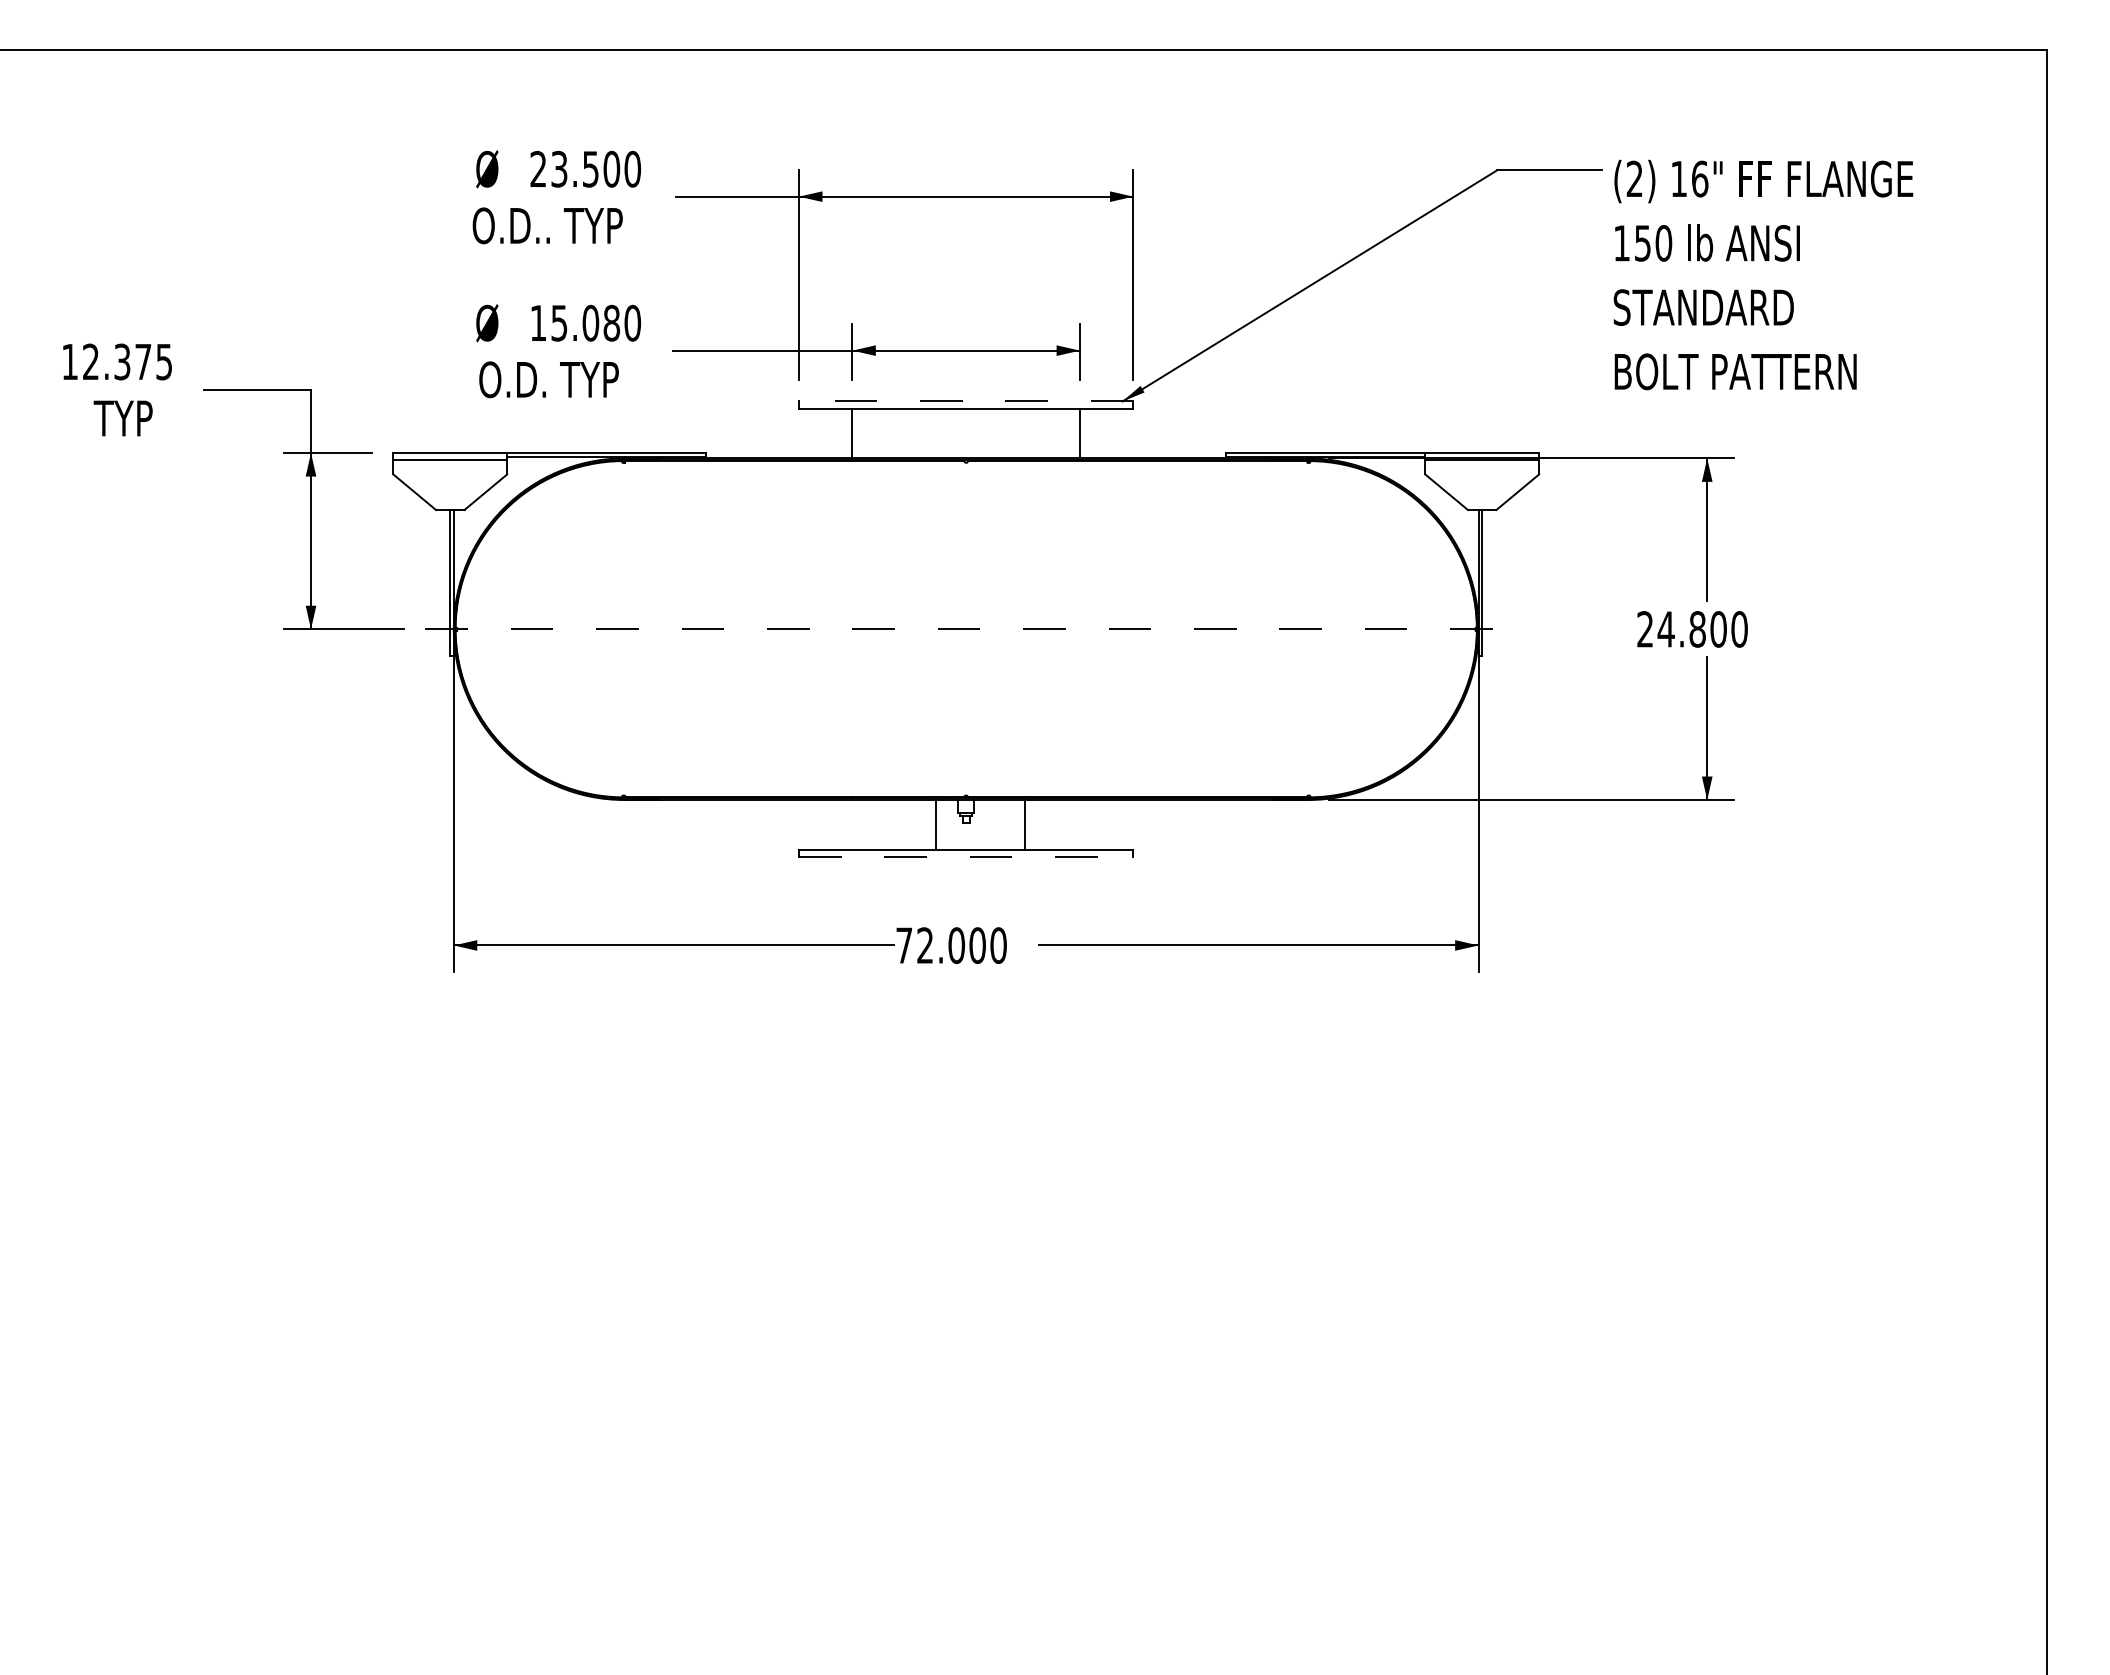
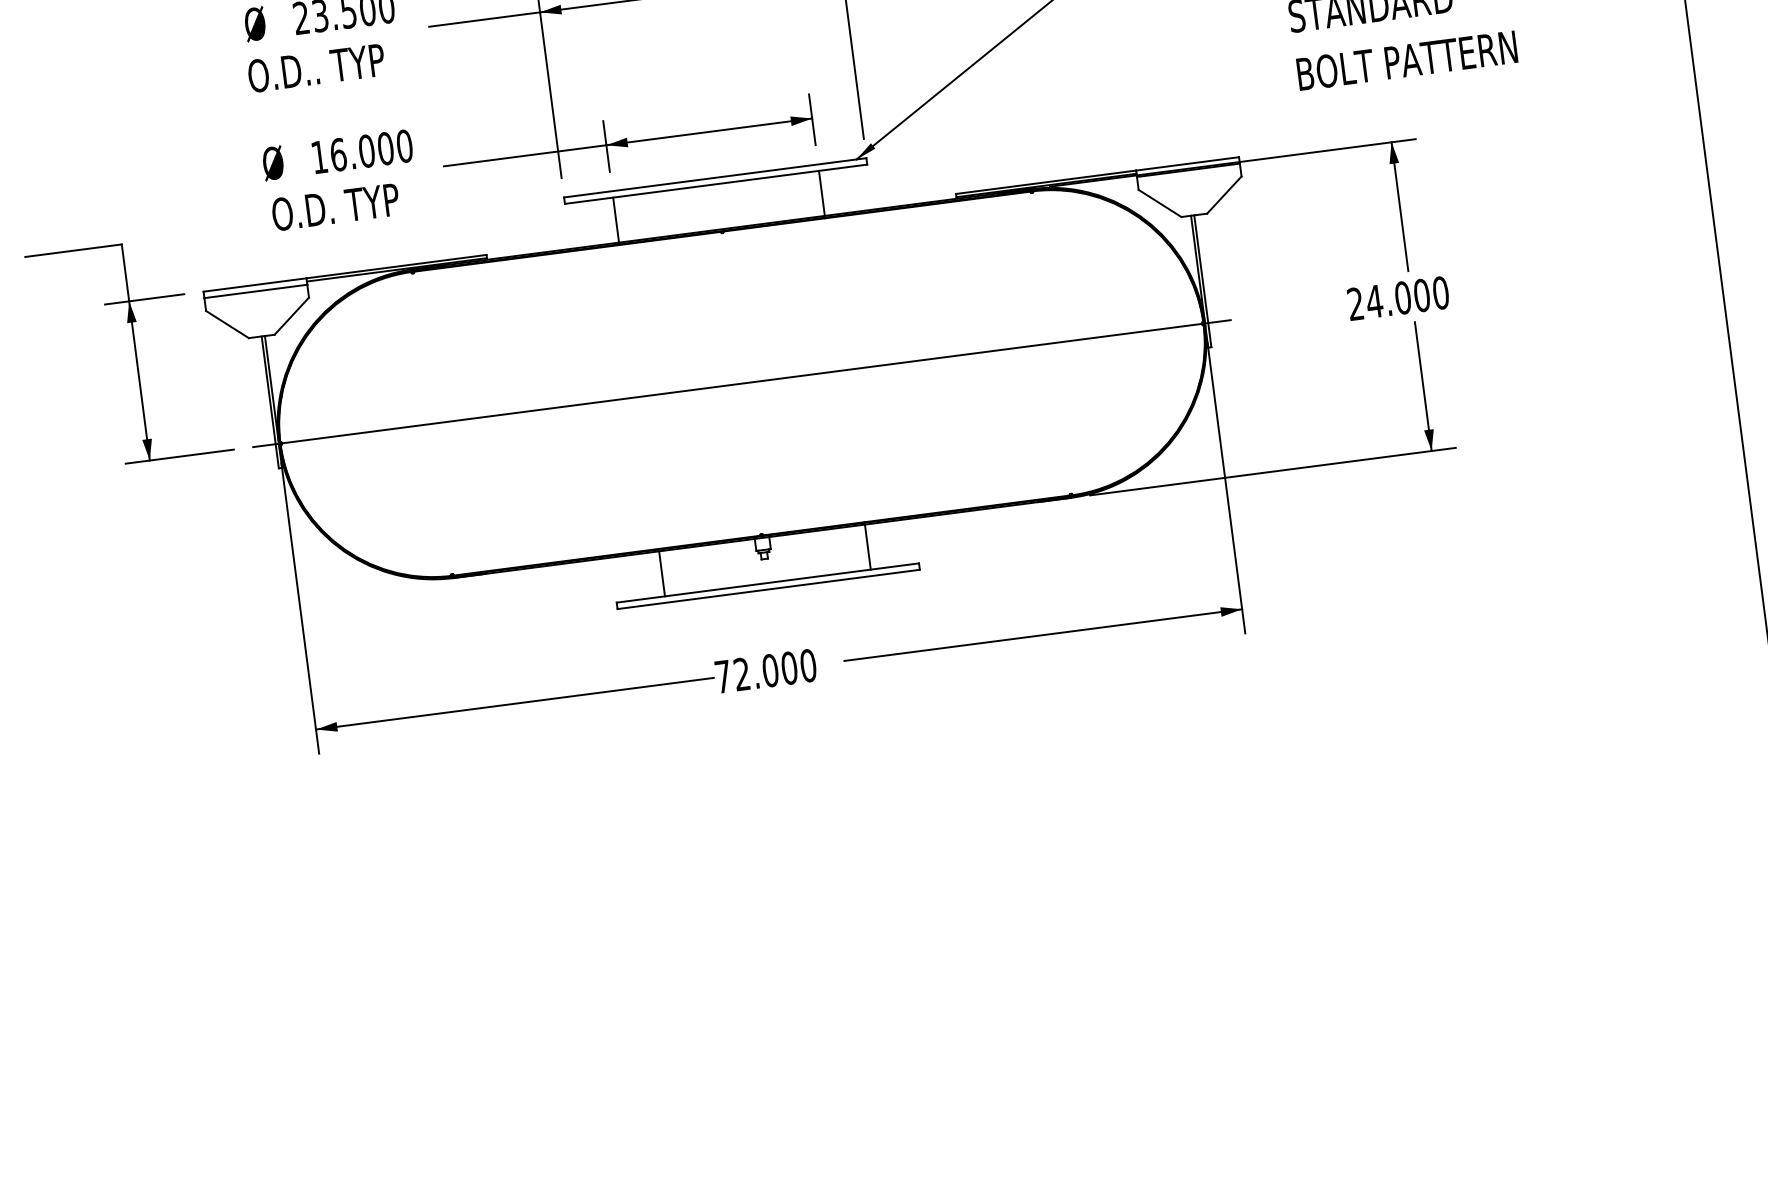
text: (585, 322) -> (361, 151), 15.080 -> 16.000
line: (965, 401) -> (714, 177), dashed -> solid
line: (966, 629) -> (742, 383), dashed -> solid
text: (1697, 629) -> (1402, 298), 24.800 -> 24.000
line: (936, 824) -> (662, 573), moved
line: (1025, 824) -> (868, 546), moved
line: (966, 856) -> (768, 589), dashed -> solid

